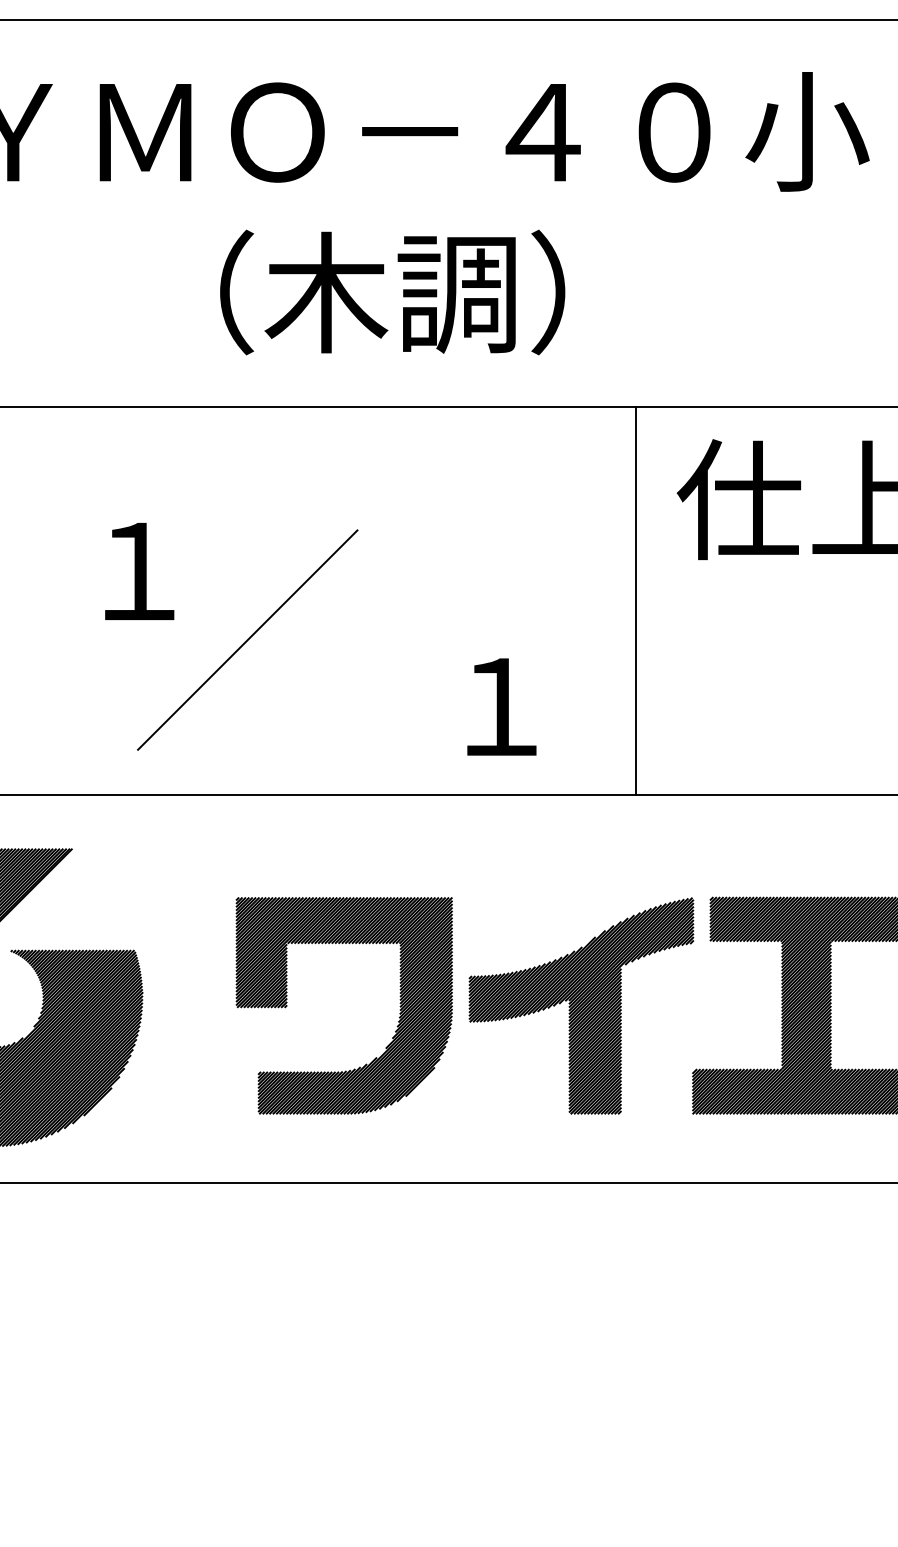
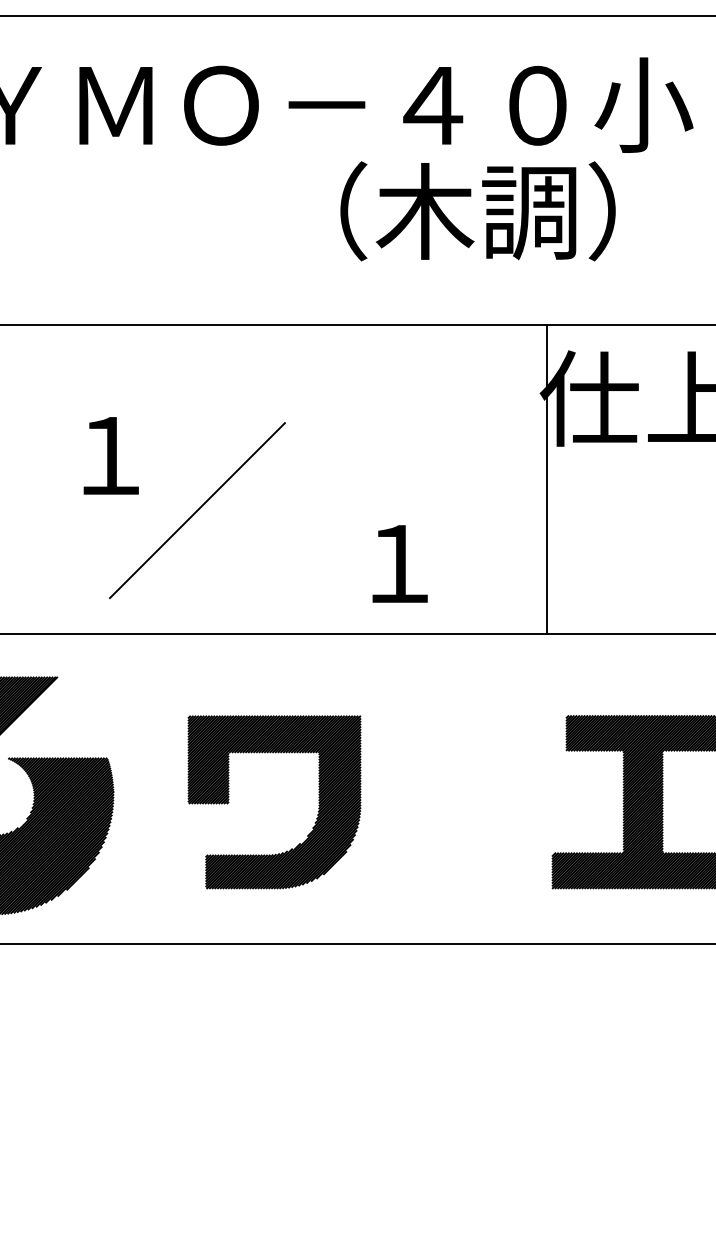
text: (391, 292) -> (477, 211), moved
line: (635, 601) -> (546, 479), moved
part: (581, 1006) -> (463, 802), removed

